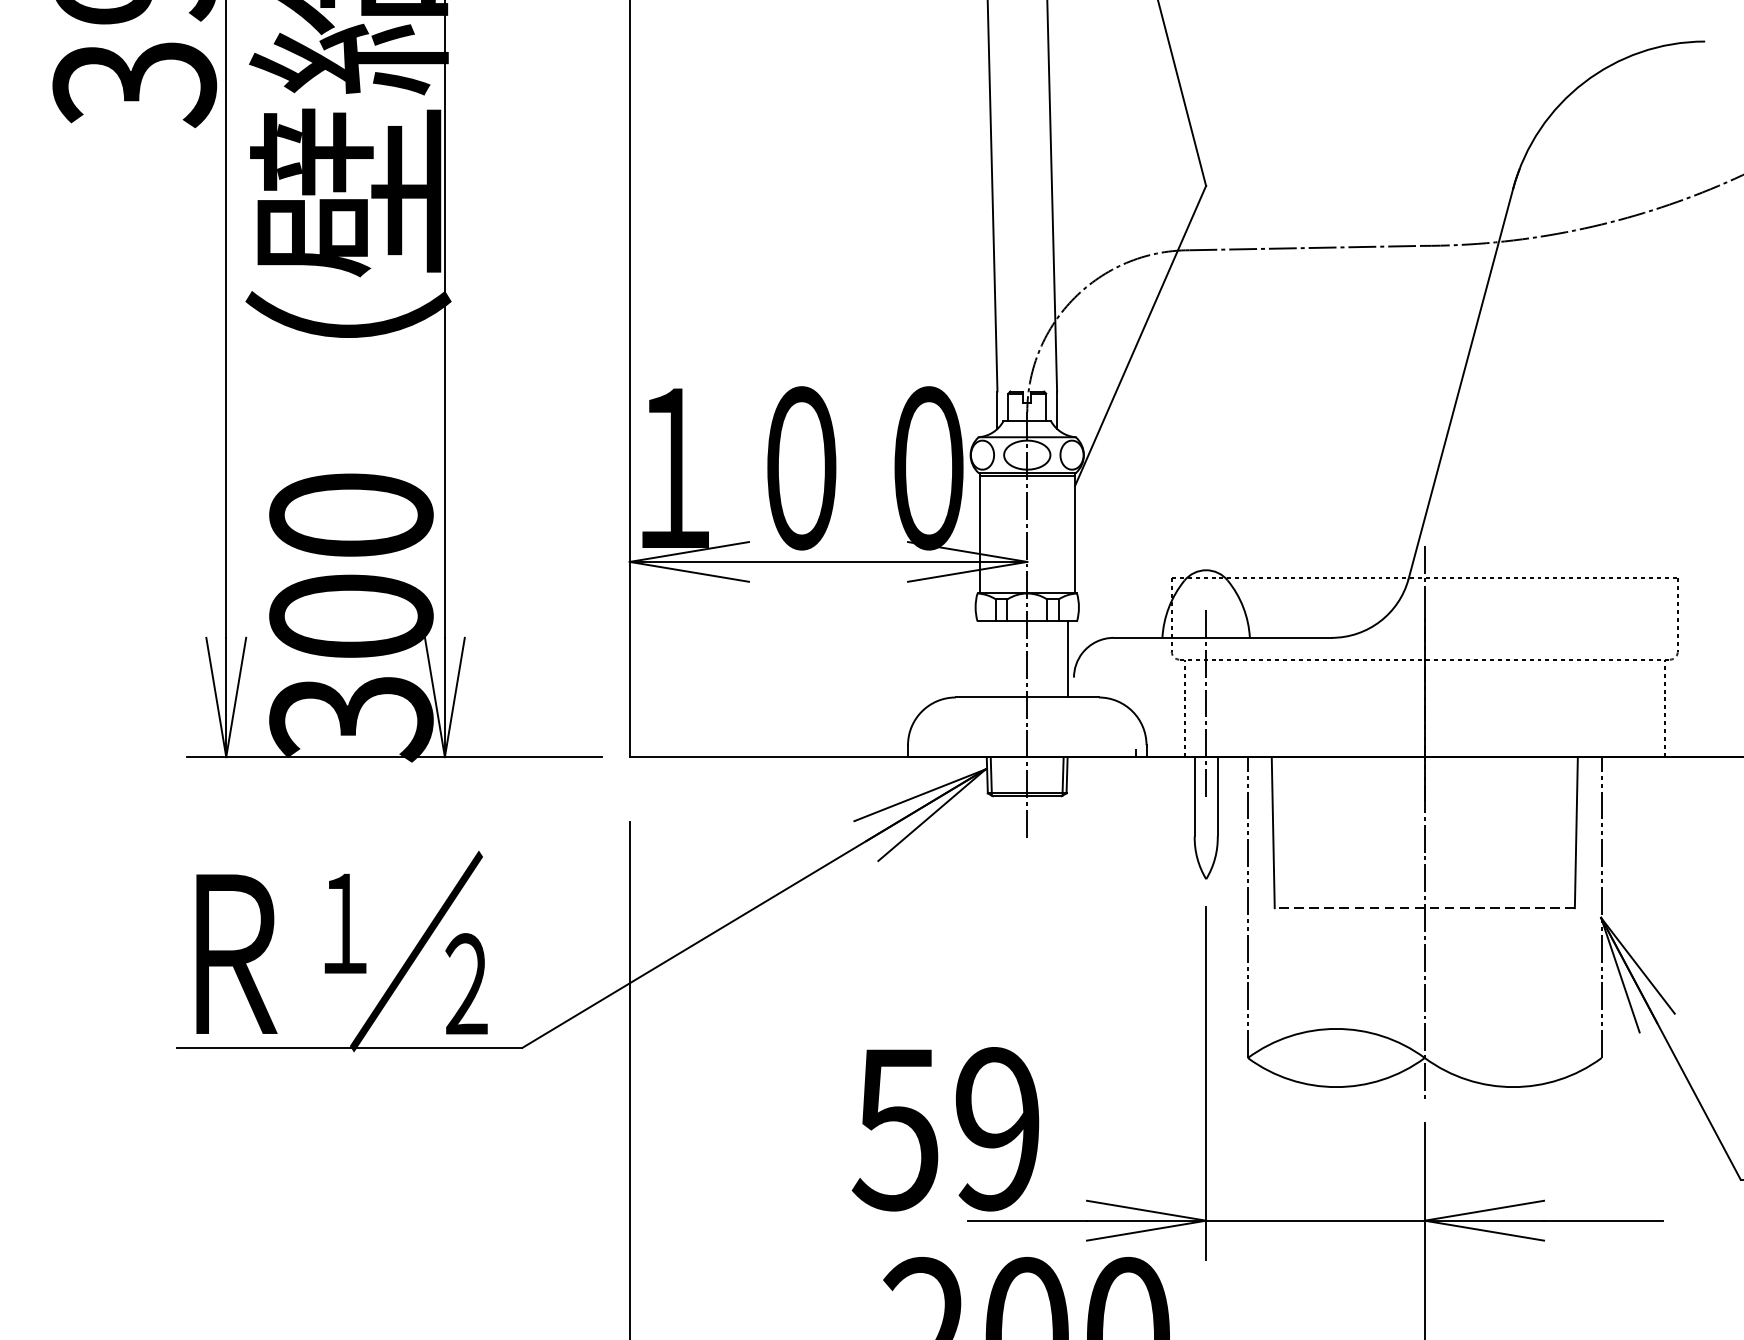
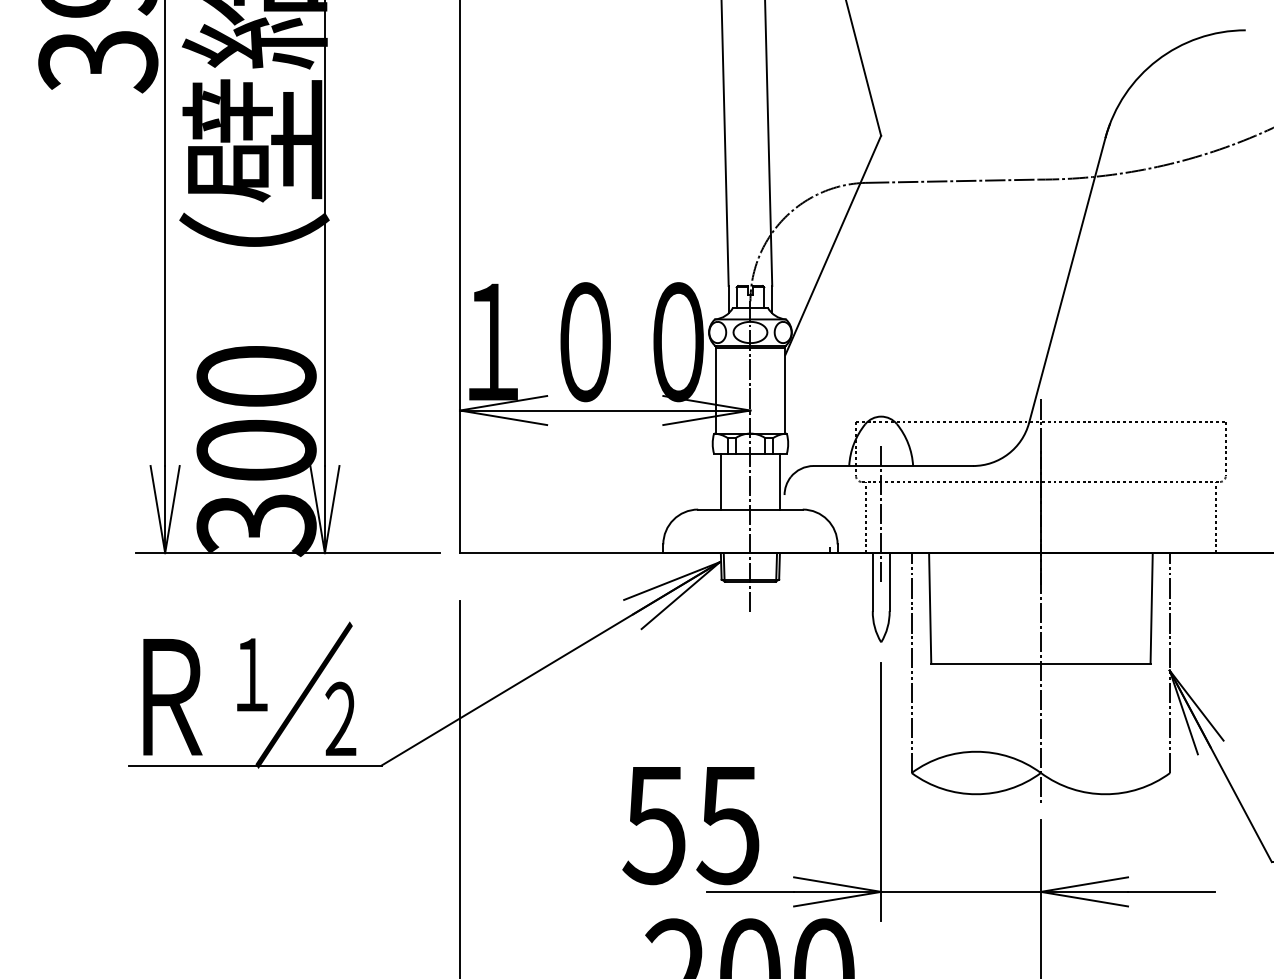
line: (986, 659) -> (720, 481), added
line: (1424, 908) -> (1040, 663), dashed -> solid
text: (995, 1129) -> (727, 825), 59 -> 55

